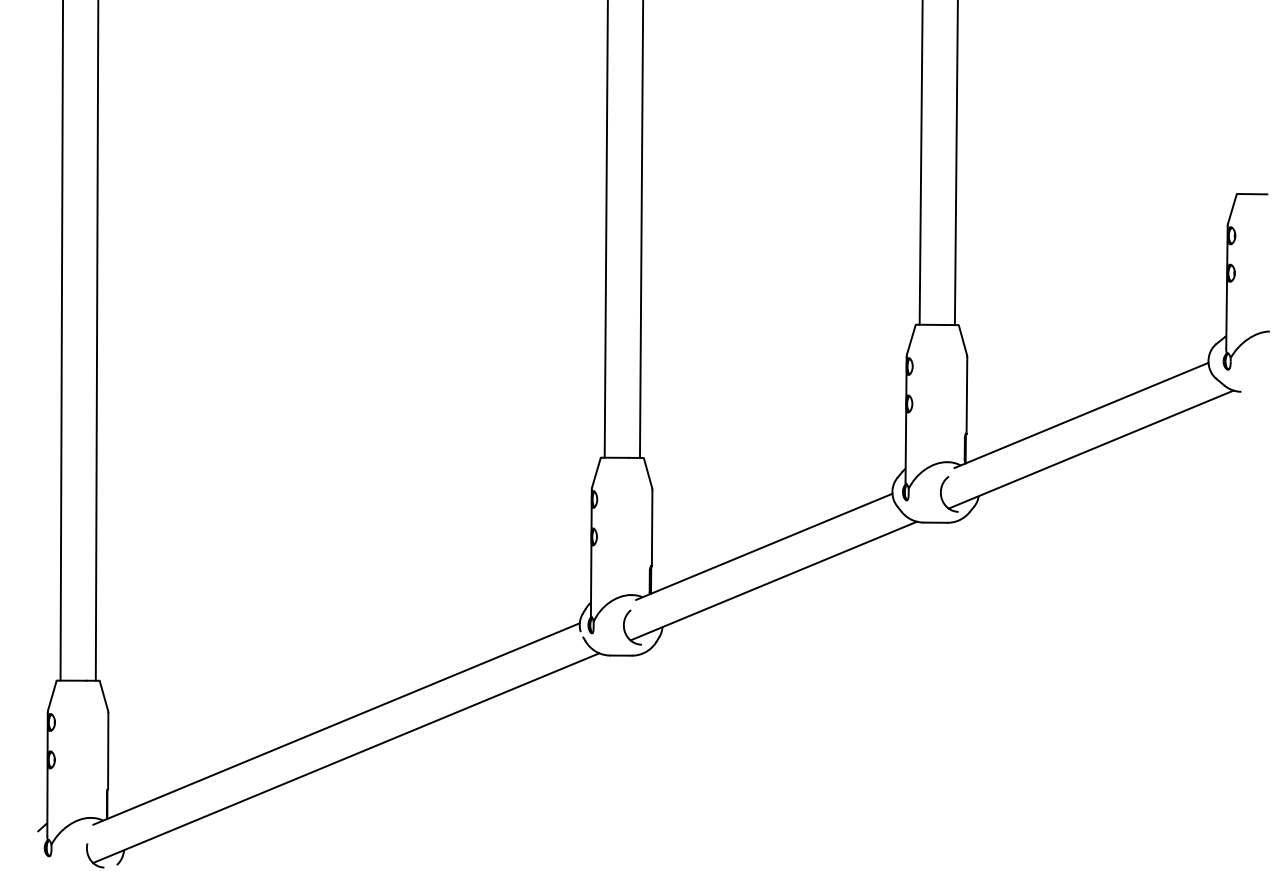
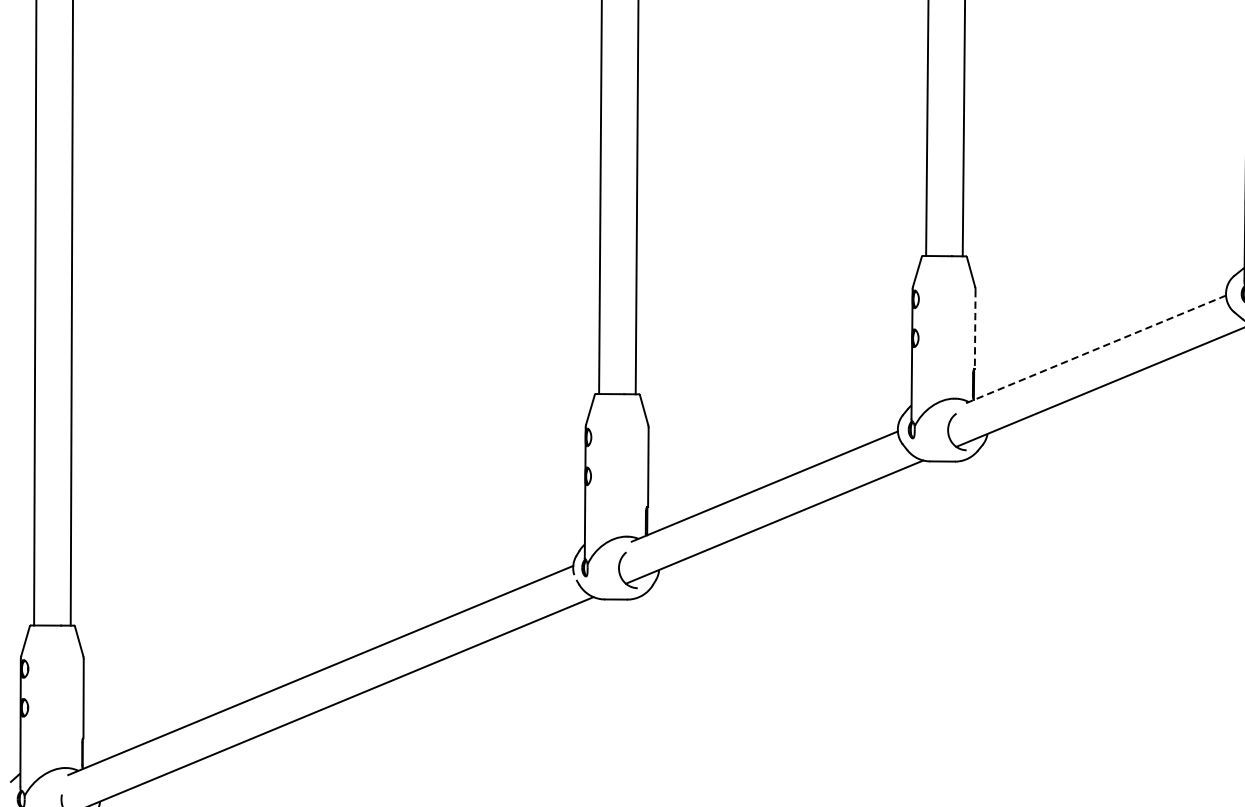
line: (966, 396) -> (974, 330), solid -> dashed
line: (1081, 415) -> (1094, 350), solid -> dashed

